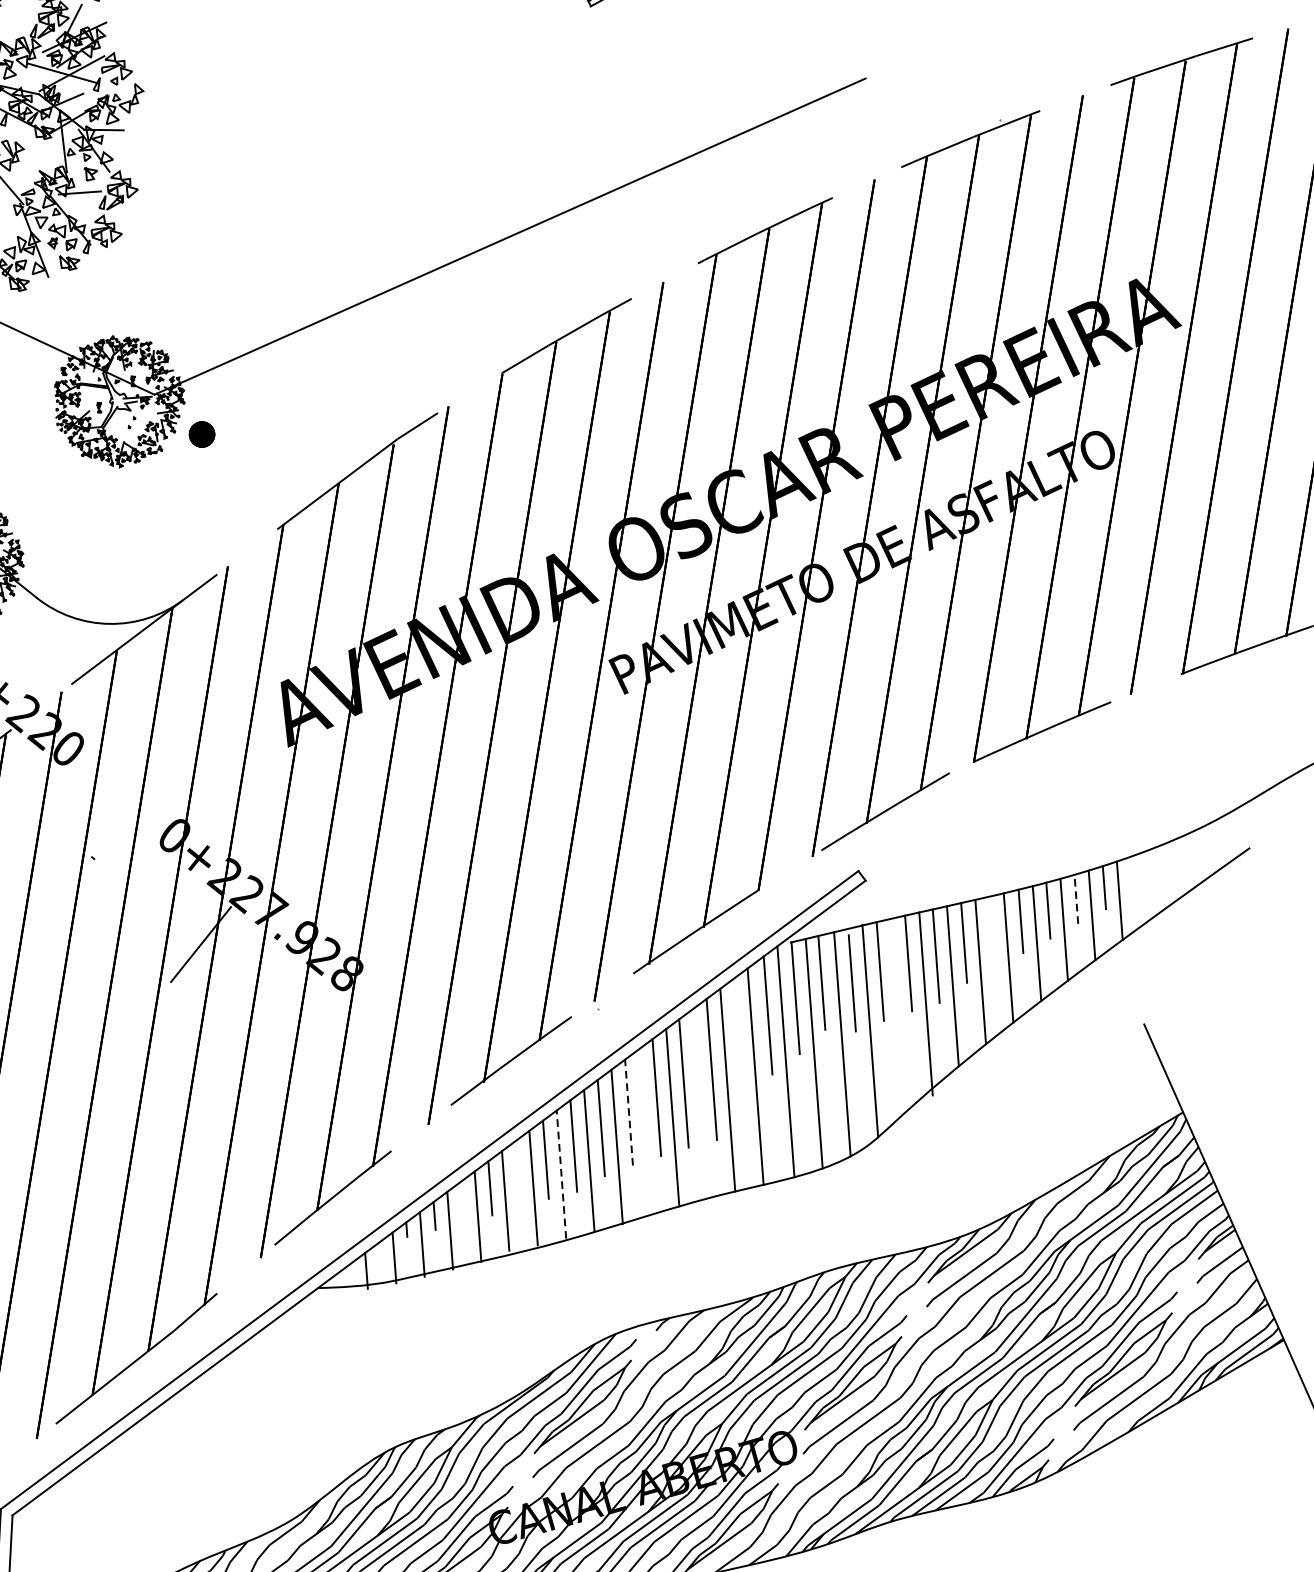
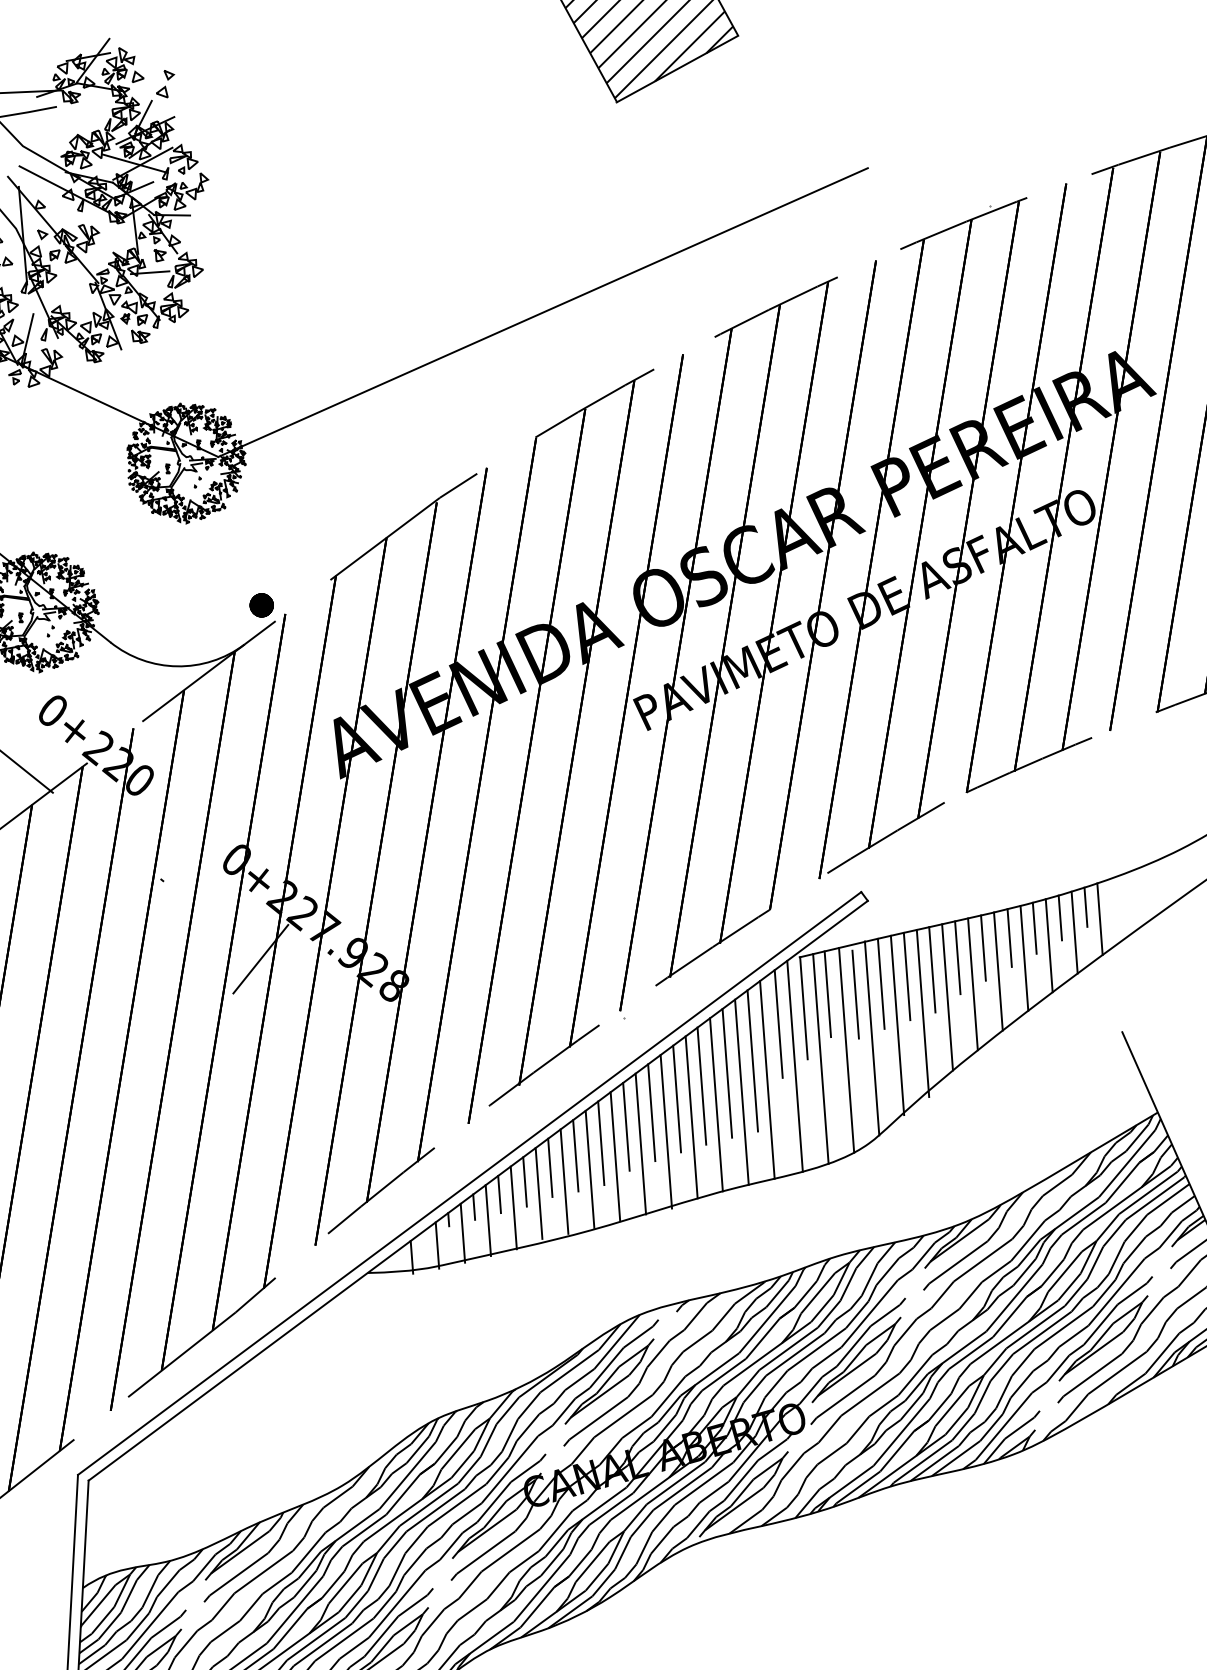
part: (201, 434) -> (261, 605), moved
line: (1076, 898) -> (1060, 917), dashed -> solid
line: (992, 931) -> (983, 947), added
line: (898, 1017) -> (897, 1025), added
line: (739, 1055) -> (752, 1060), added
line: (699, 1103) -> (716, 1104), added
line: (628, 1112) -> (651, 1112), dashed -> solid
line: (645, 1133) -> (666, 1131), added
line: (518, 1172) -> (550, 1167), added
line: (562, 1174) -> (590, 1169), dashed -> solid
line: (462, 1202) -> (499, 1194), added

